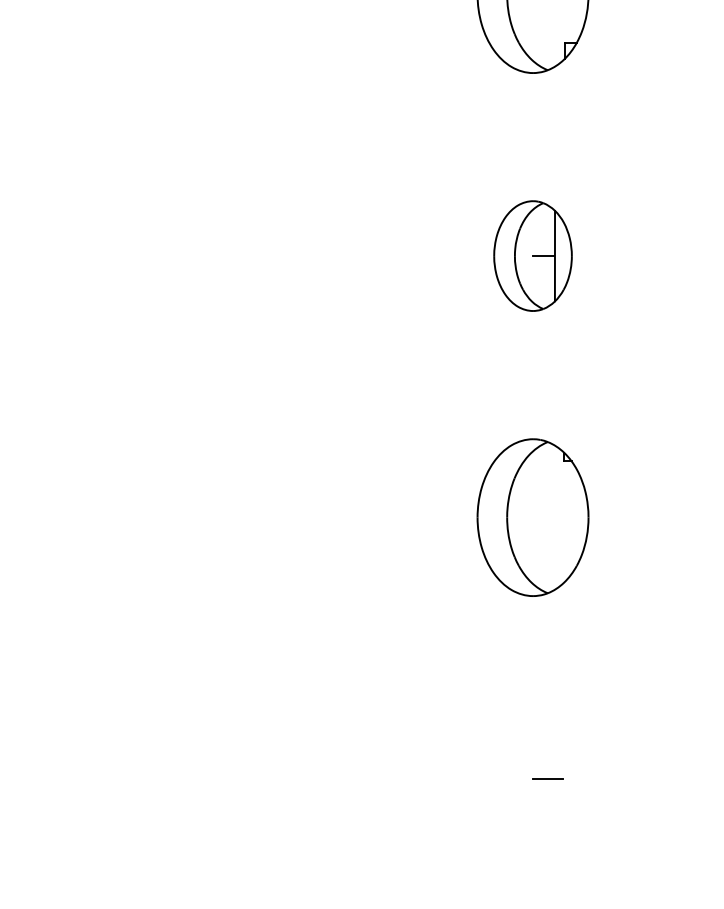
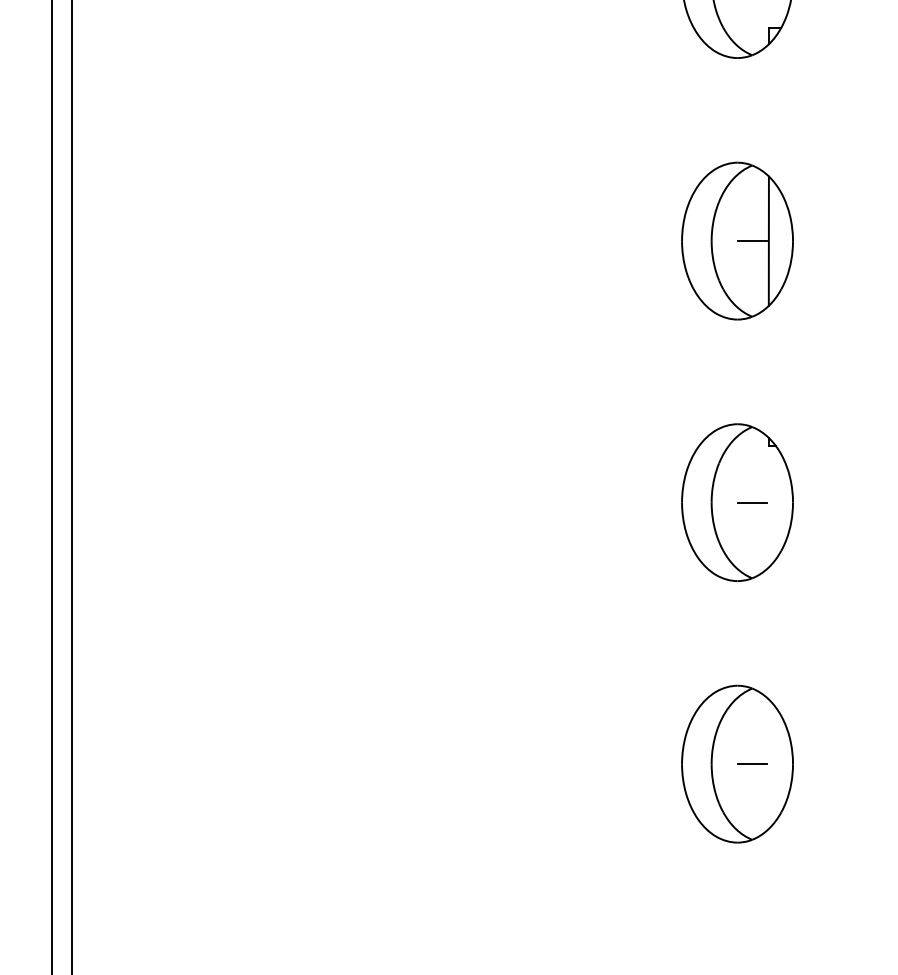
part: (533, 255) -> (737, 240), size x1.43
line: (548, 517) -> (752, 502), added
part: (533, 778) -> (737, 763), added

